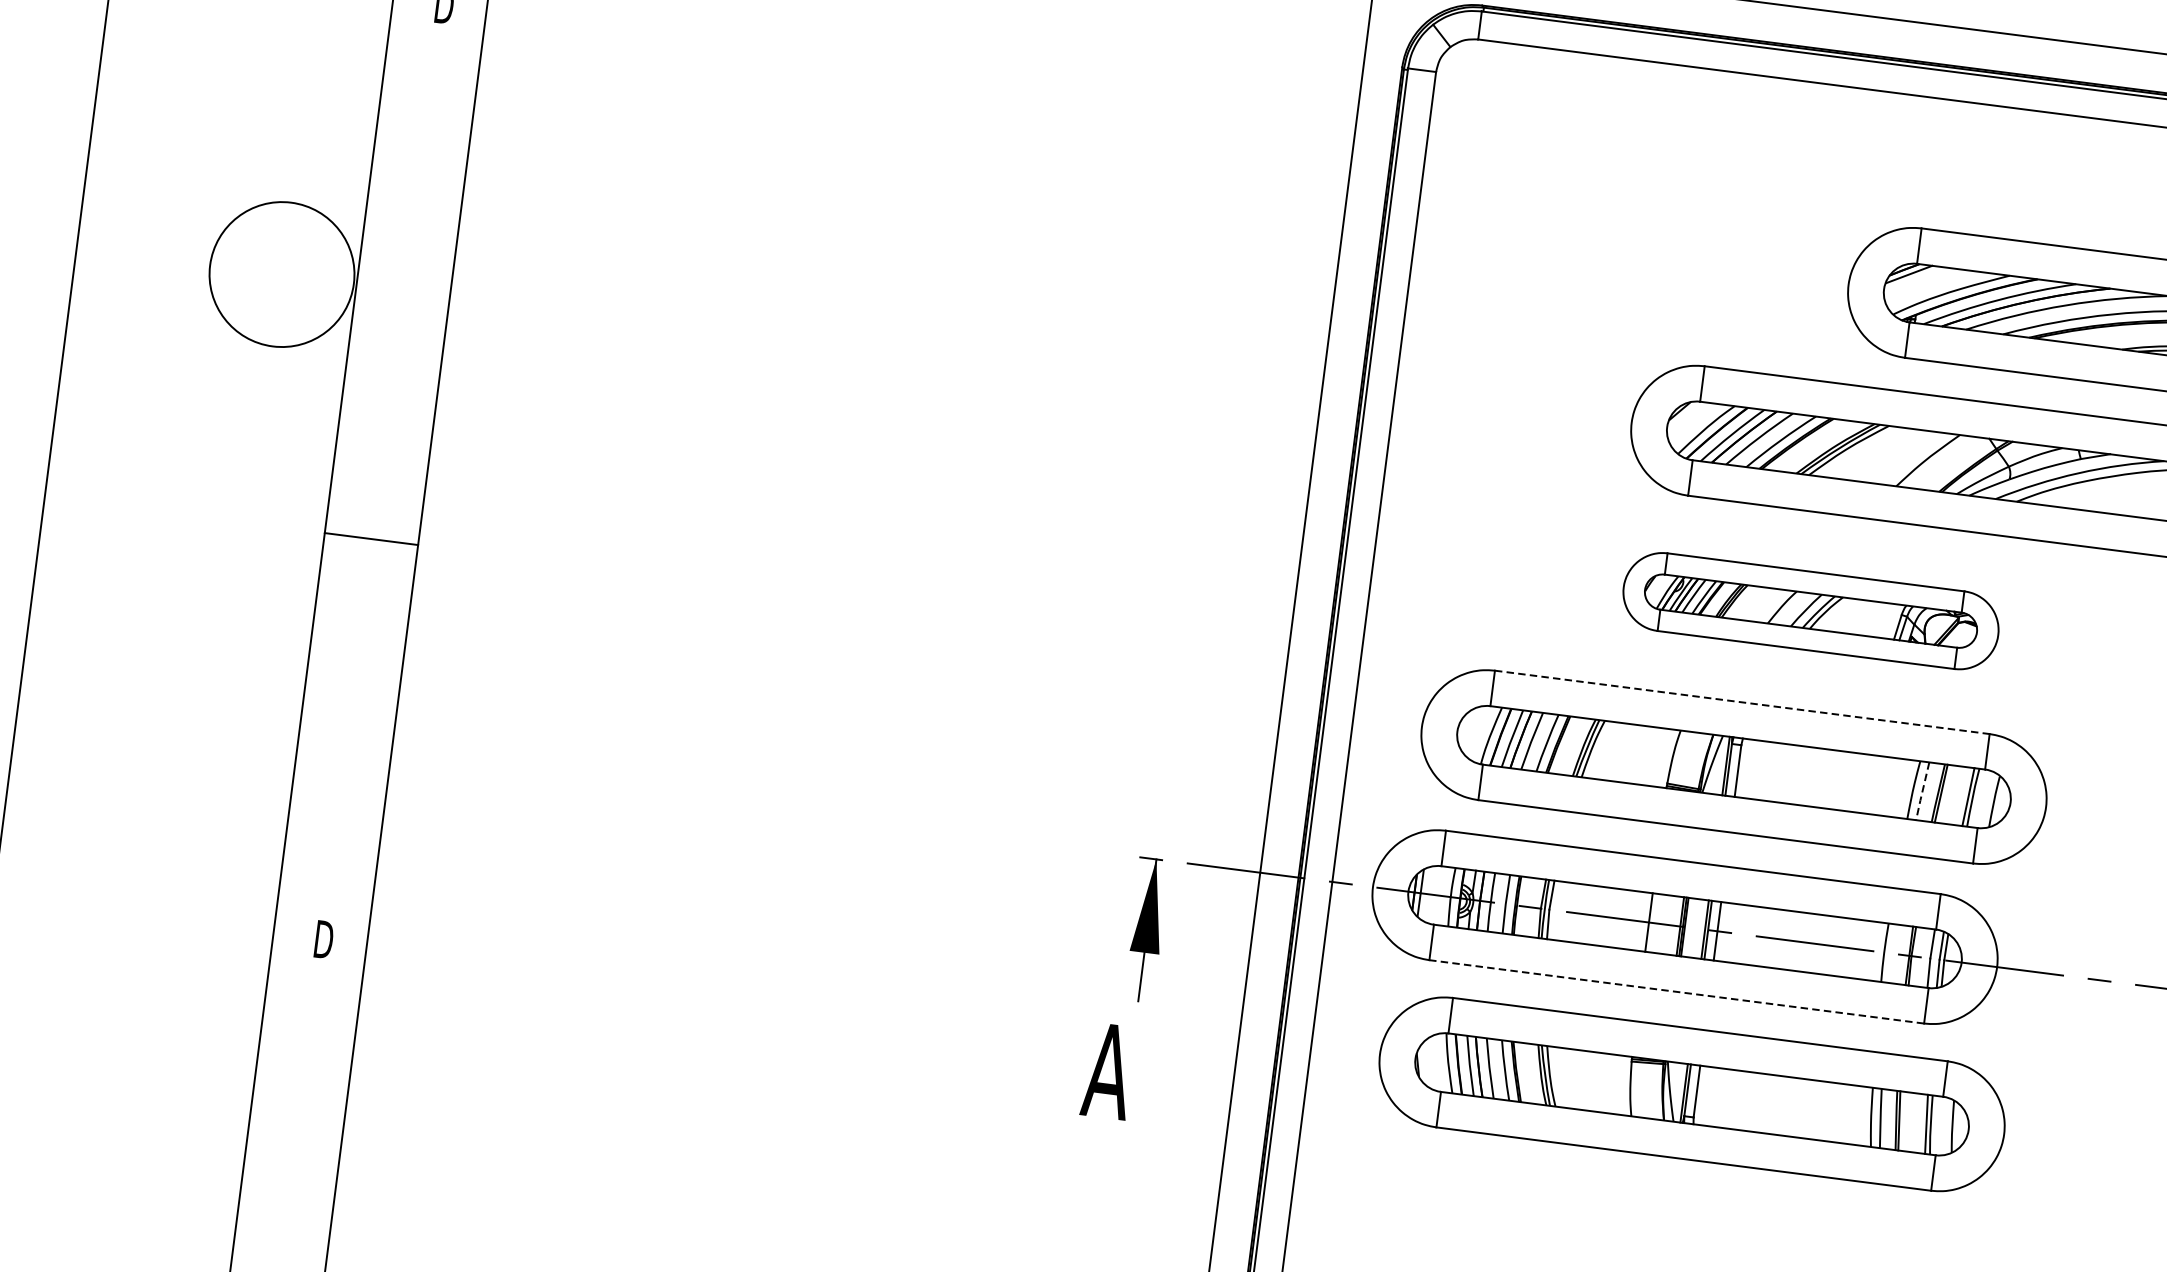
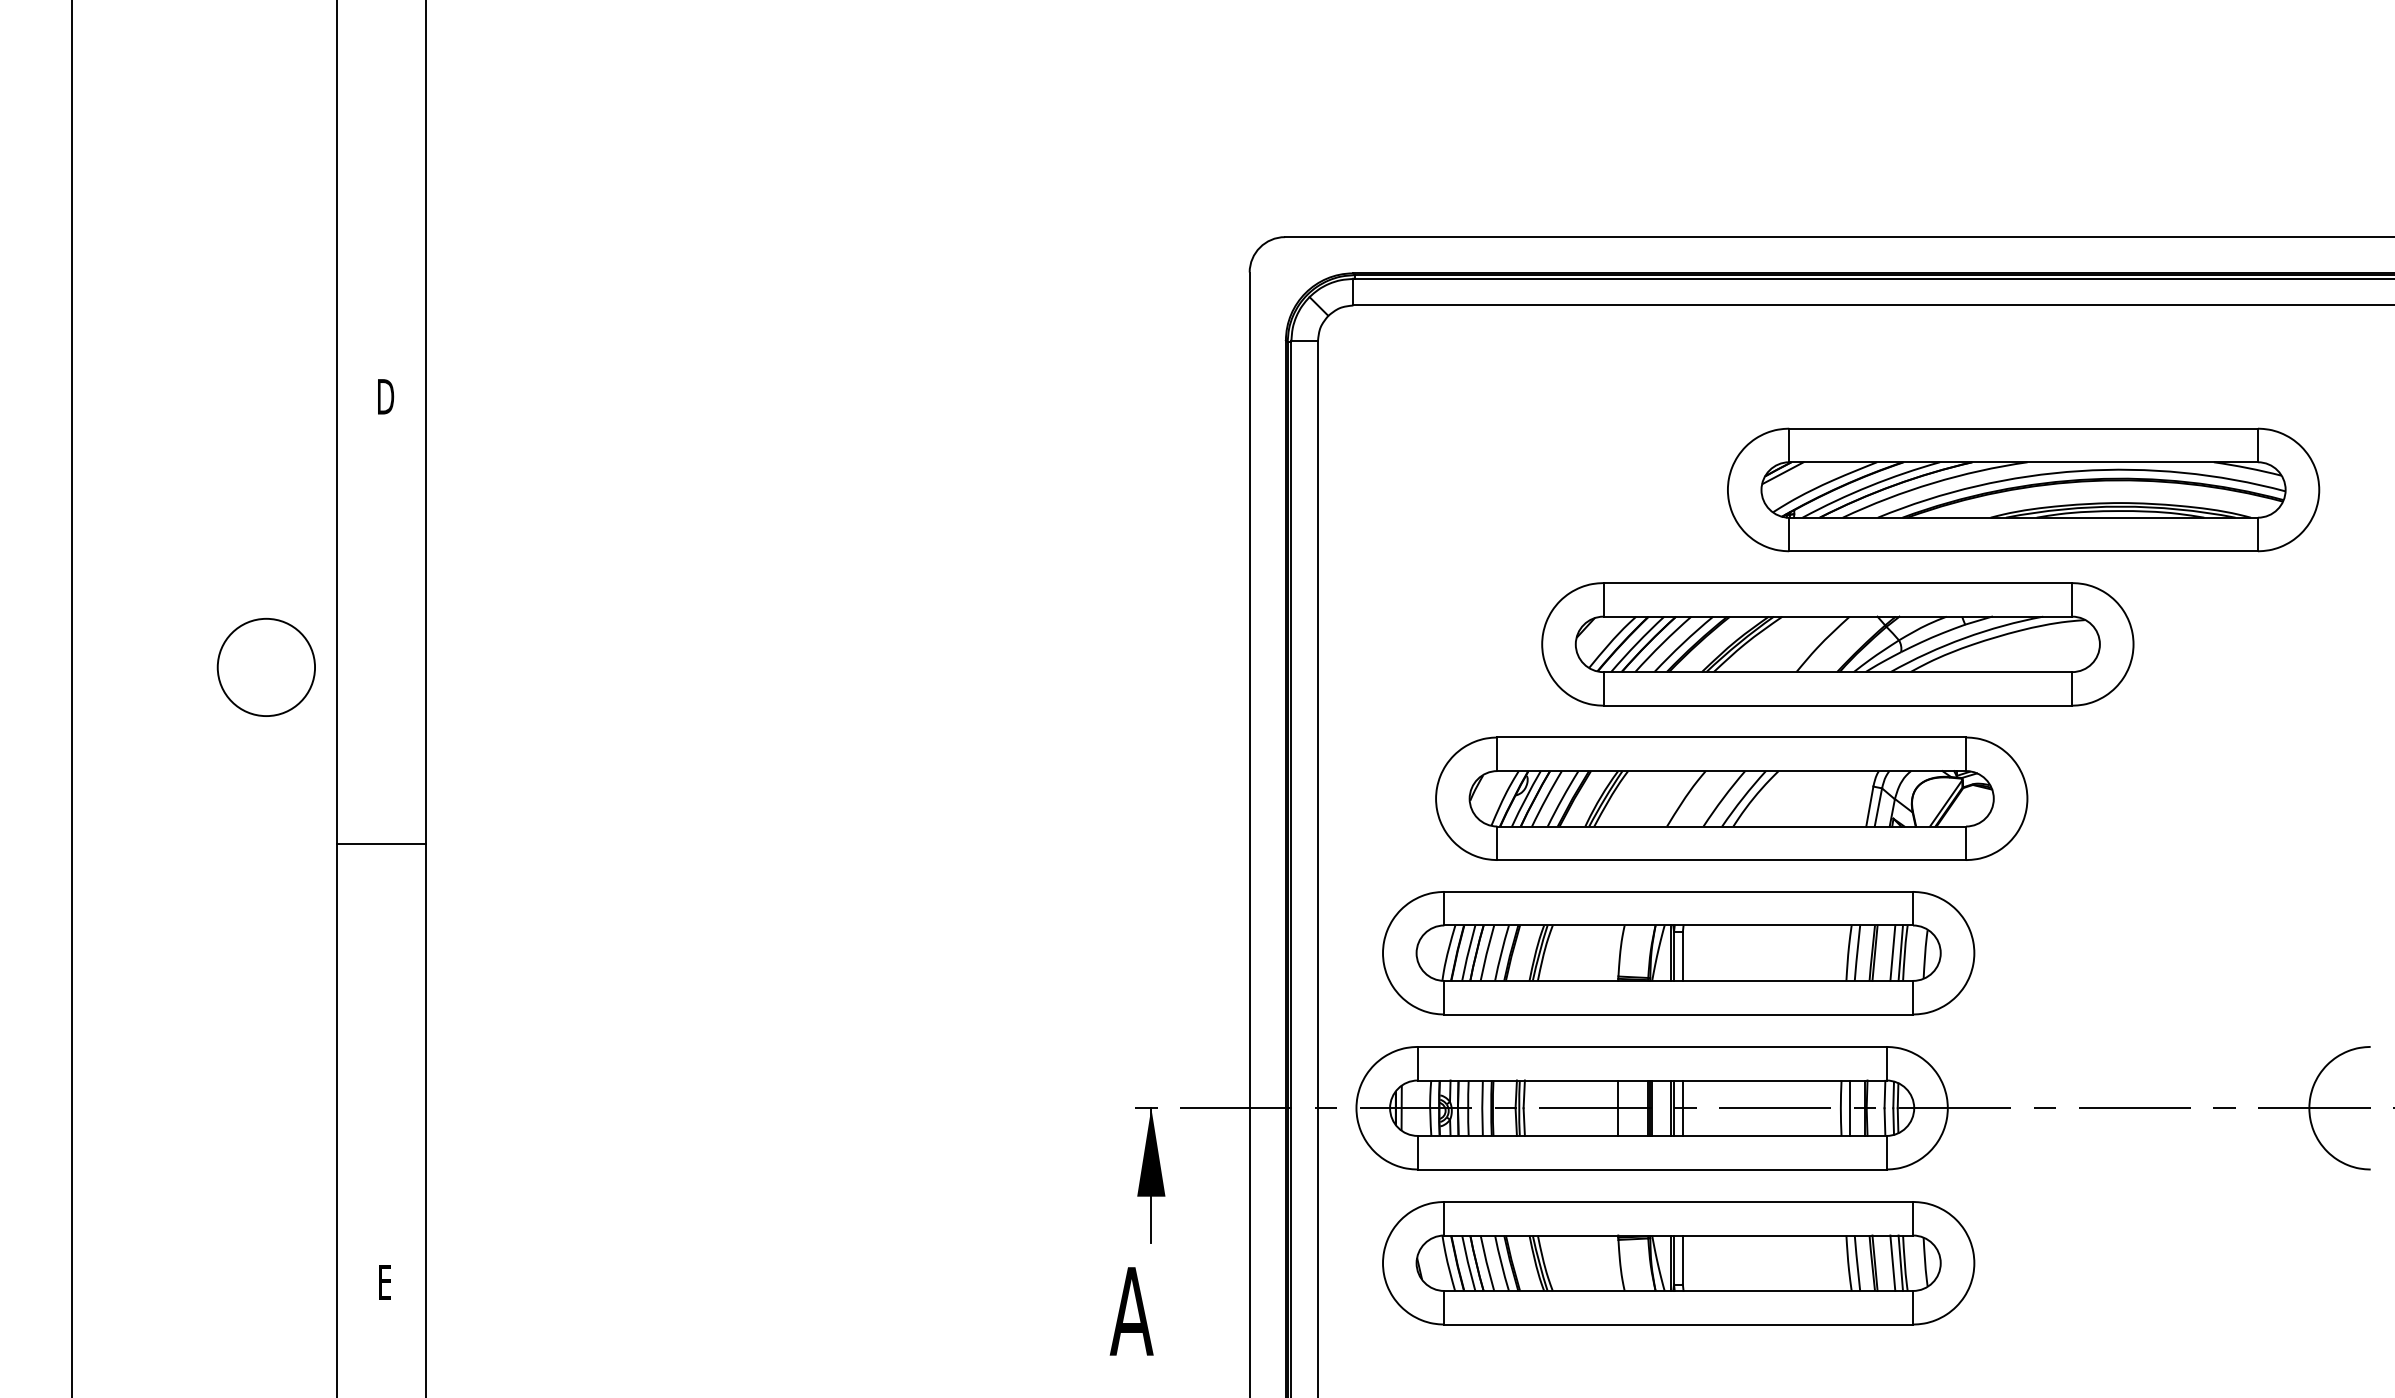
circle: (282, 274) -> (266, 667), size x0.71
line: (371, 539) -> (381, 844), moved
part: (1810, 610) -> (1731, 798), size x1.67
line: (1743, 702) -> (1679, 891), dashed -> solid
line: (1922, 792) -> (1857, 954), dashed -> solid
line: (1959, 795) -> (1892, 952), added
text: (324, 939) -> (385, 1282), D -> E
line: (1893, 953) -> (1849, 1107), added
line: (1676, 991) -> (1651, 1169), dashed -> solid
line: (1917, 1122) -> (1892, 1262), added

